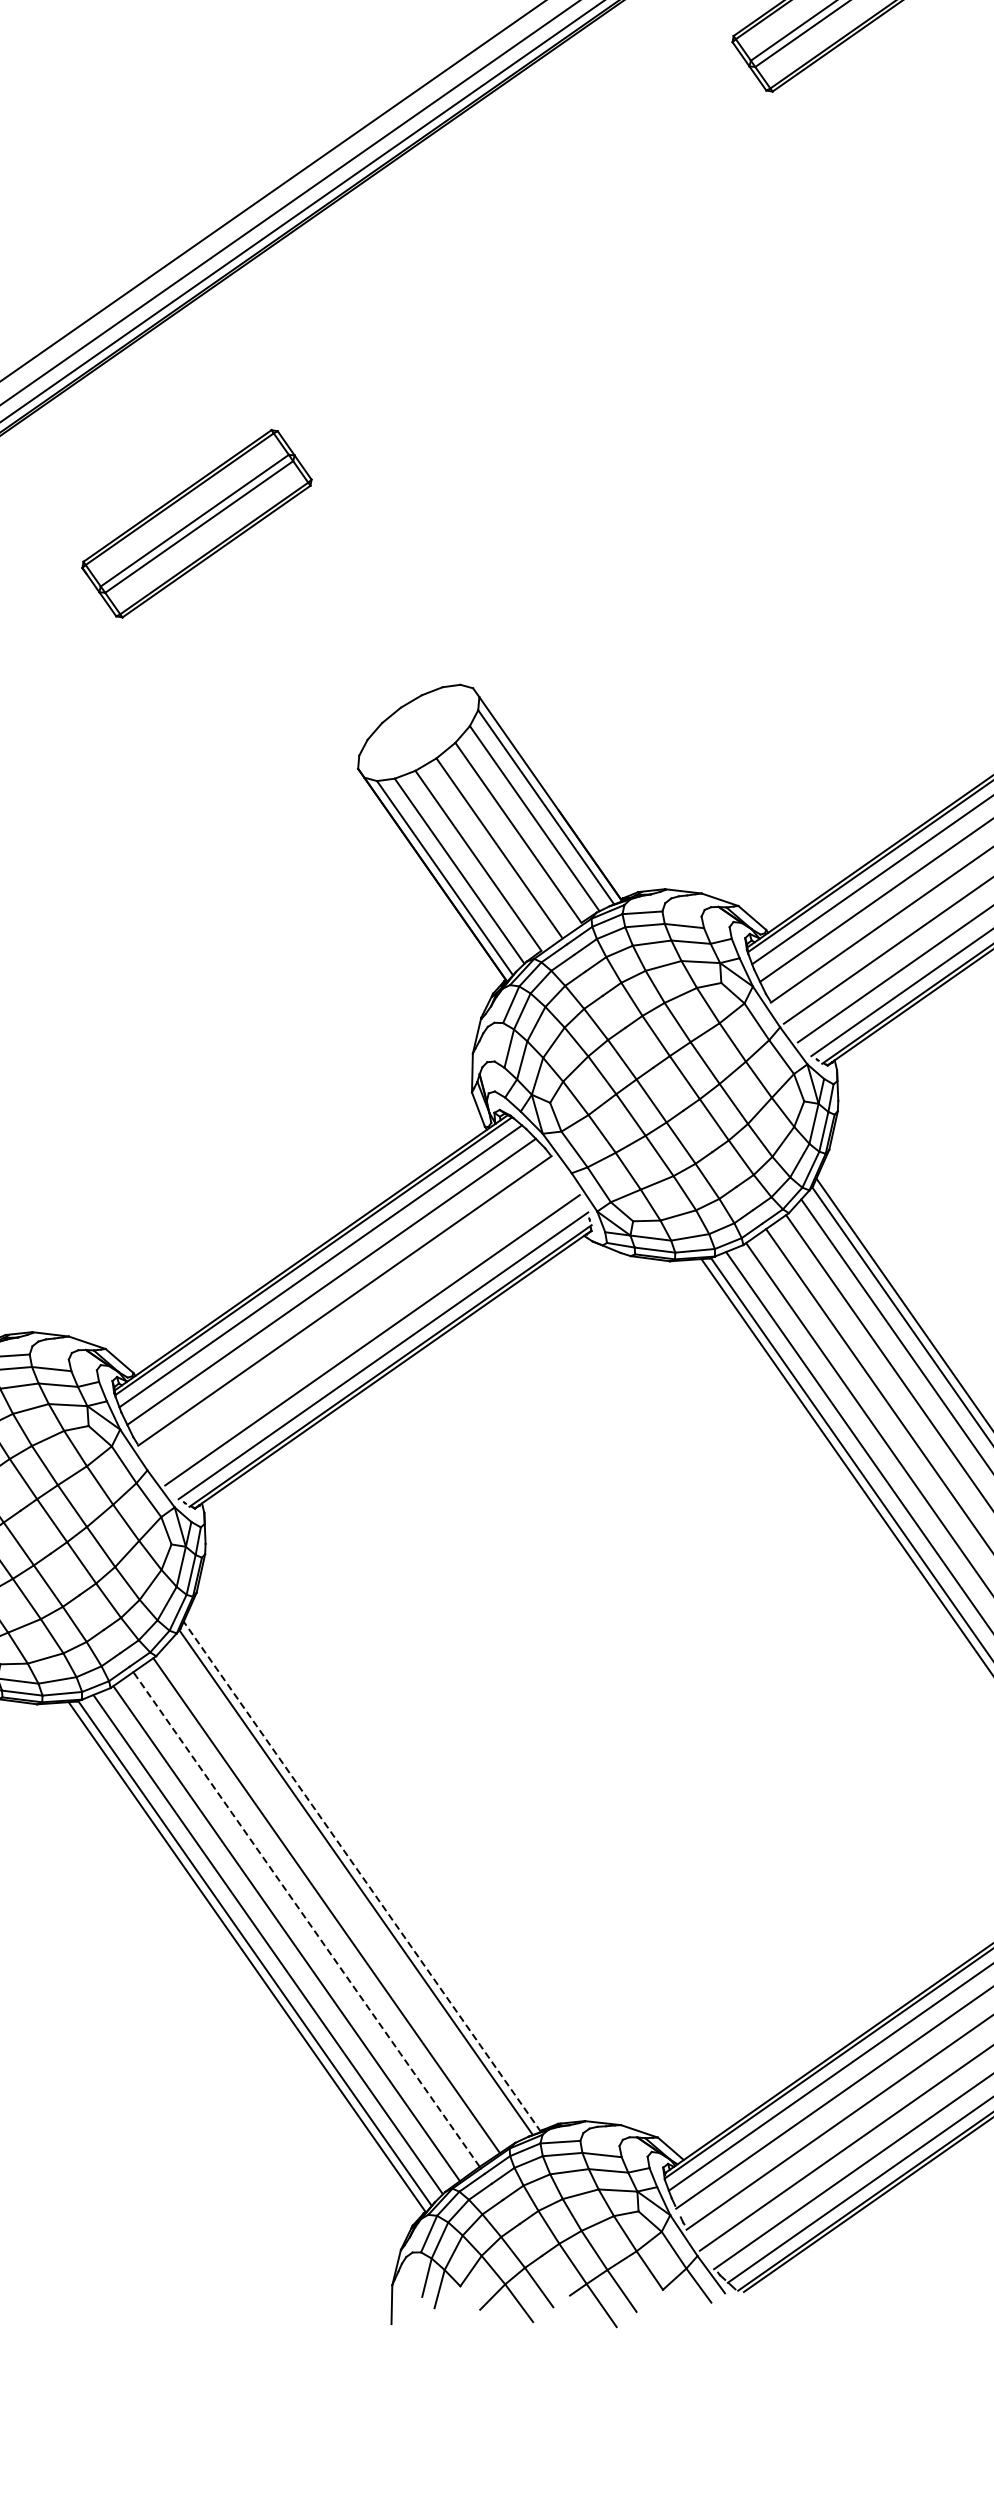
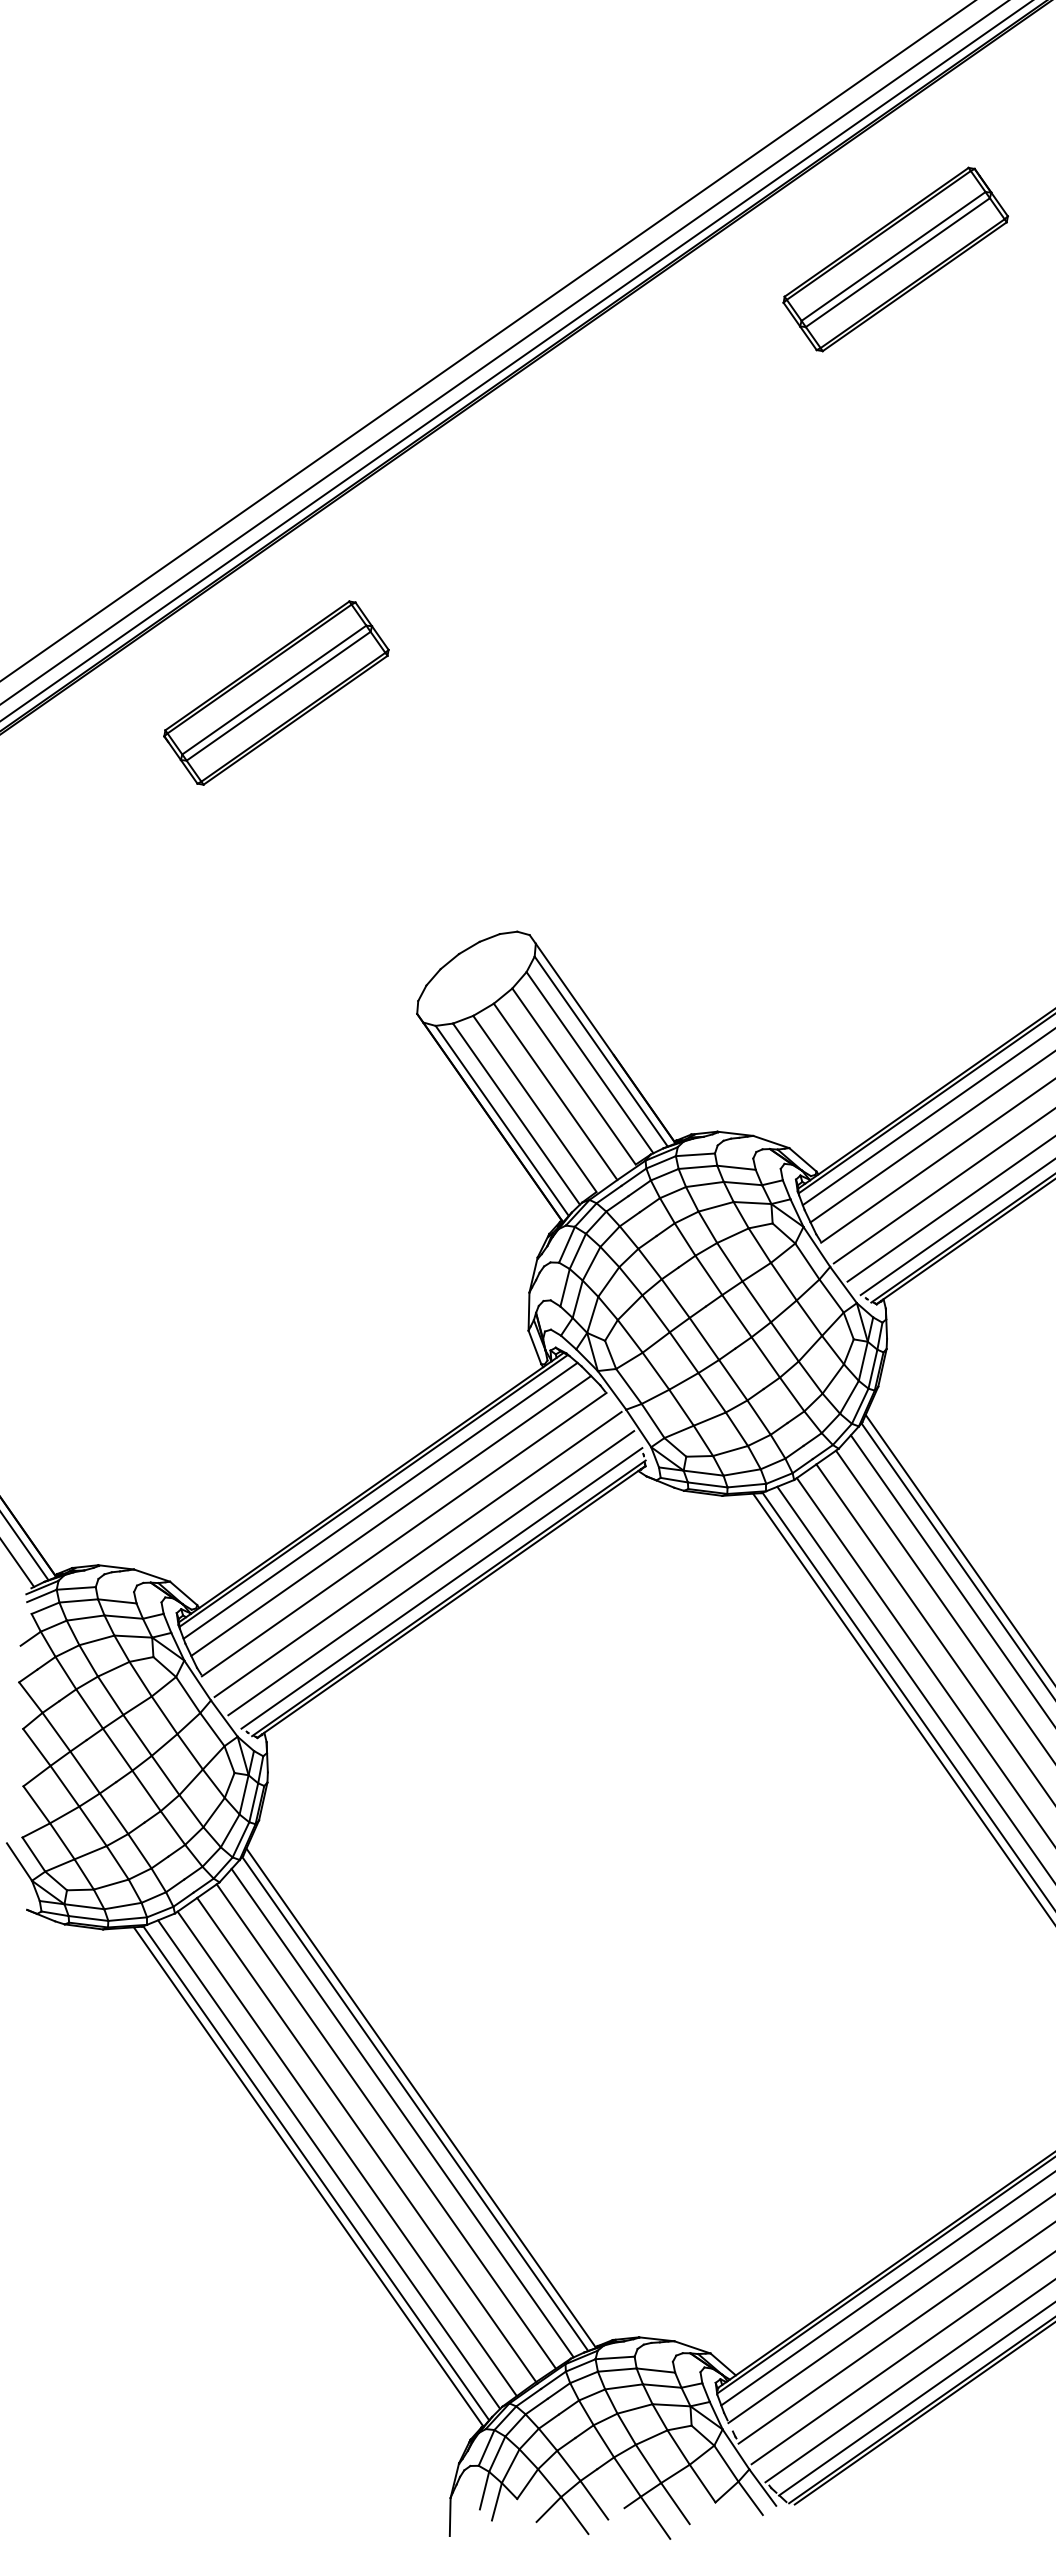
part: (197, 523) -> (276, 692), moved
line: (358, 1321) -> (417, 1554), added
line: (362, 1877) -> (421, 2098), dashed -> solid
line: (343, 1891) -> (402, 2112), added
line: (306, 1918) -> (366, 2139), dashed -> solid

